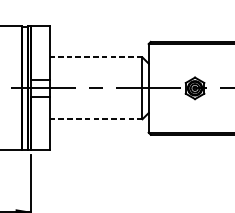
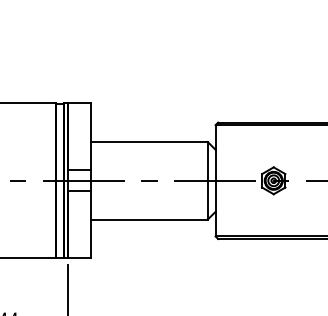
line: (95, 57) -> (149, 142), dashed -> solid
line: (96, 119) -> (150, 219), dashed -> solid

